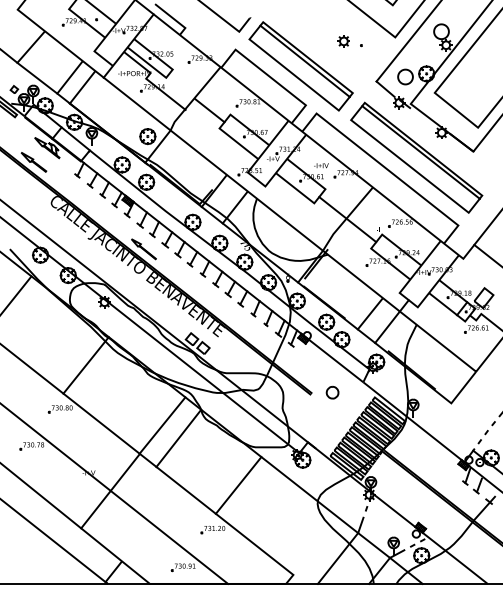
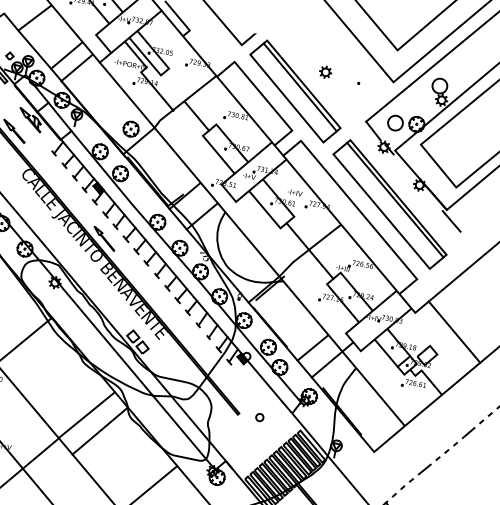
part: (343, 41) -> (325, 72), moved
line: (480, 161) -> (451, 221), added
part: (331, 392) -> (259, 417), size x0.62

